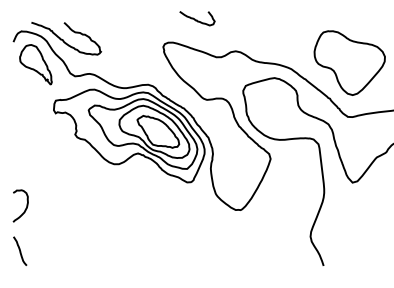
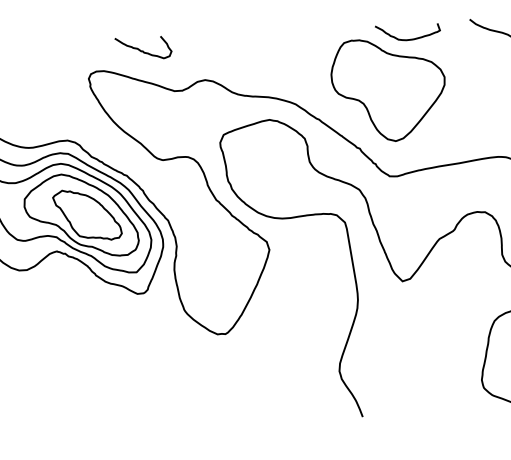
curve: (197, 19) -> (143, 49), moved
curve: (363, 31) -> (408, 38), added

